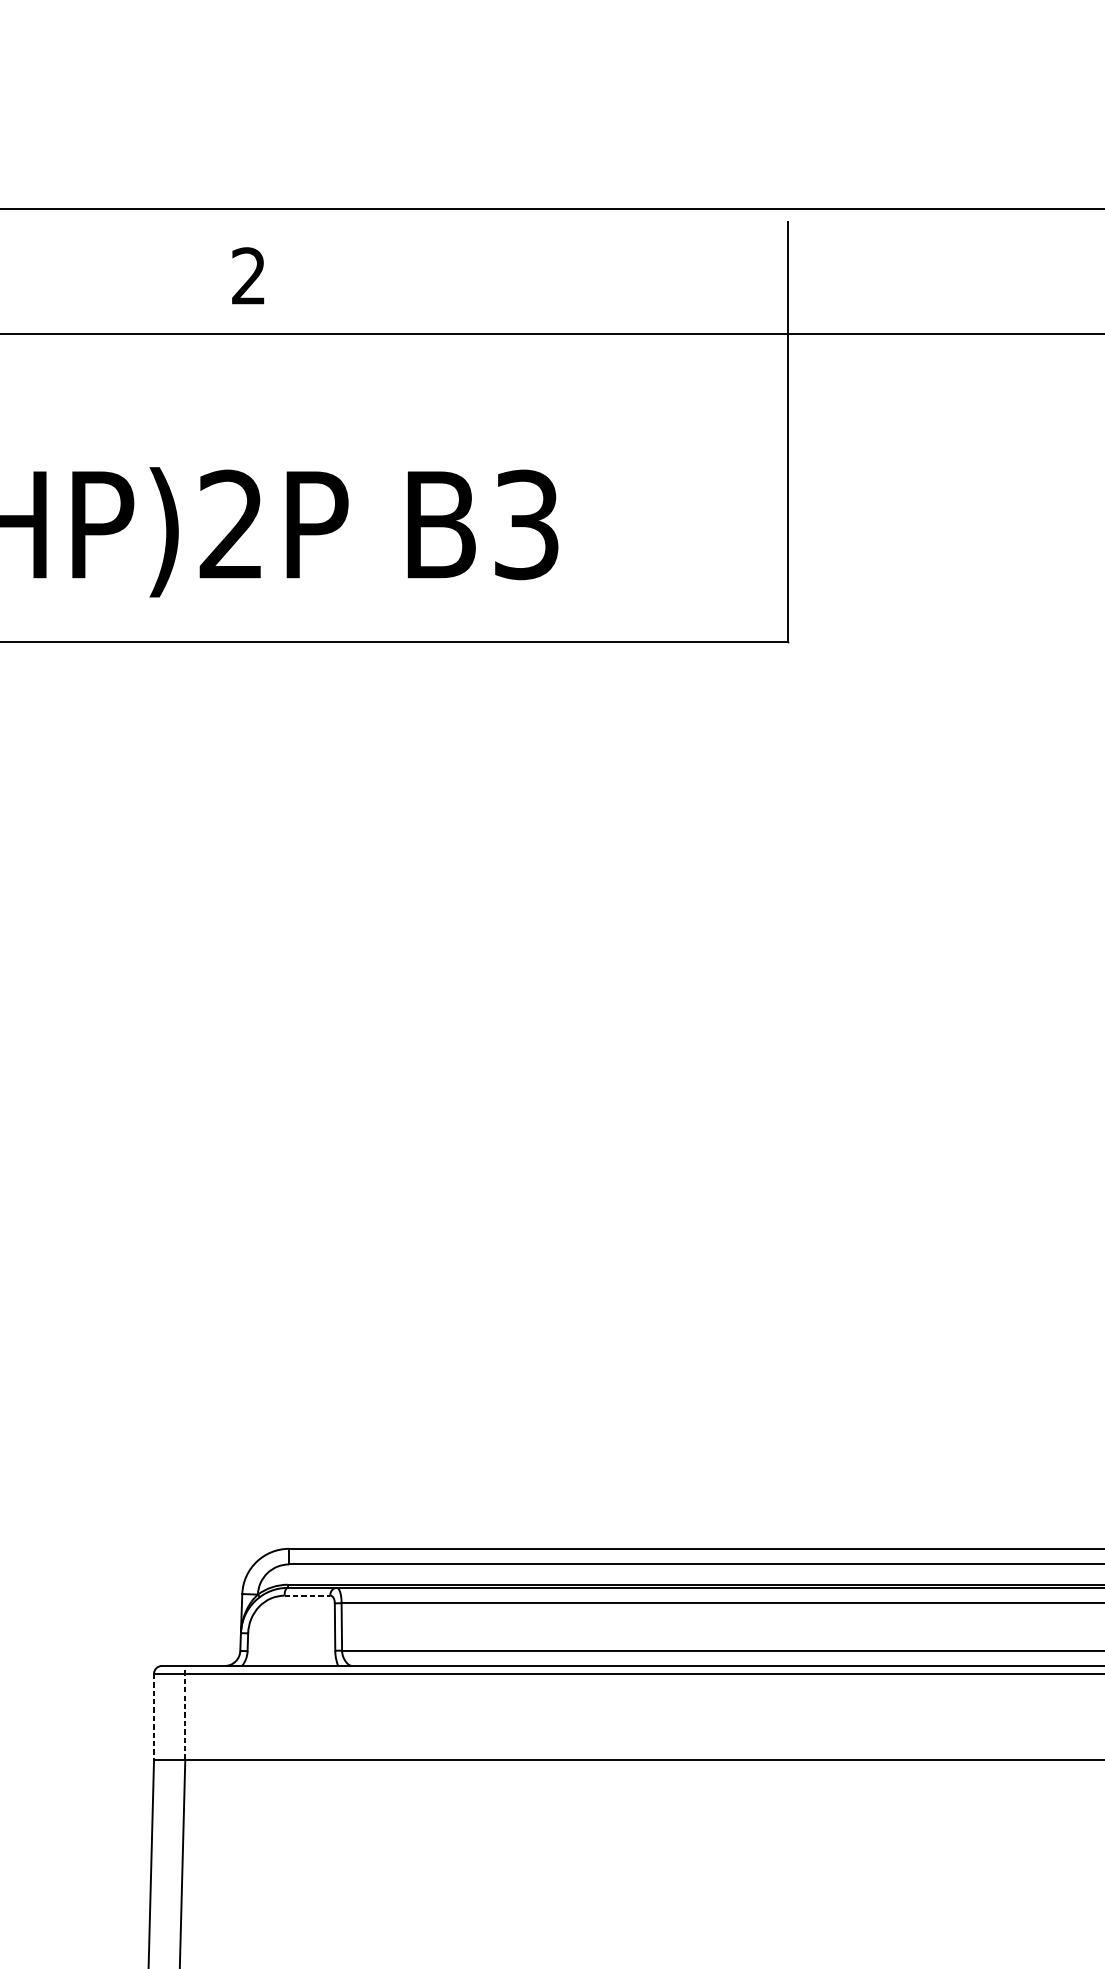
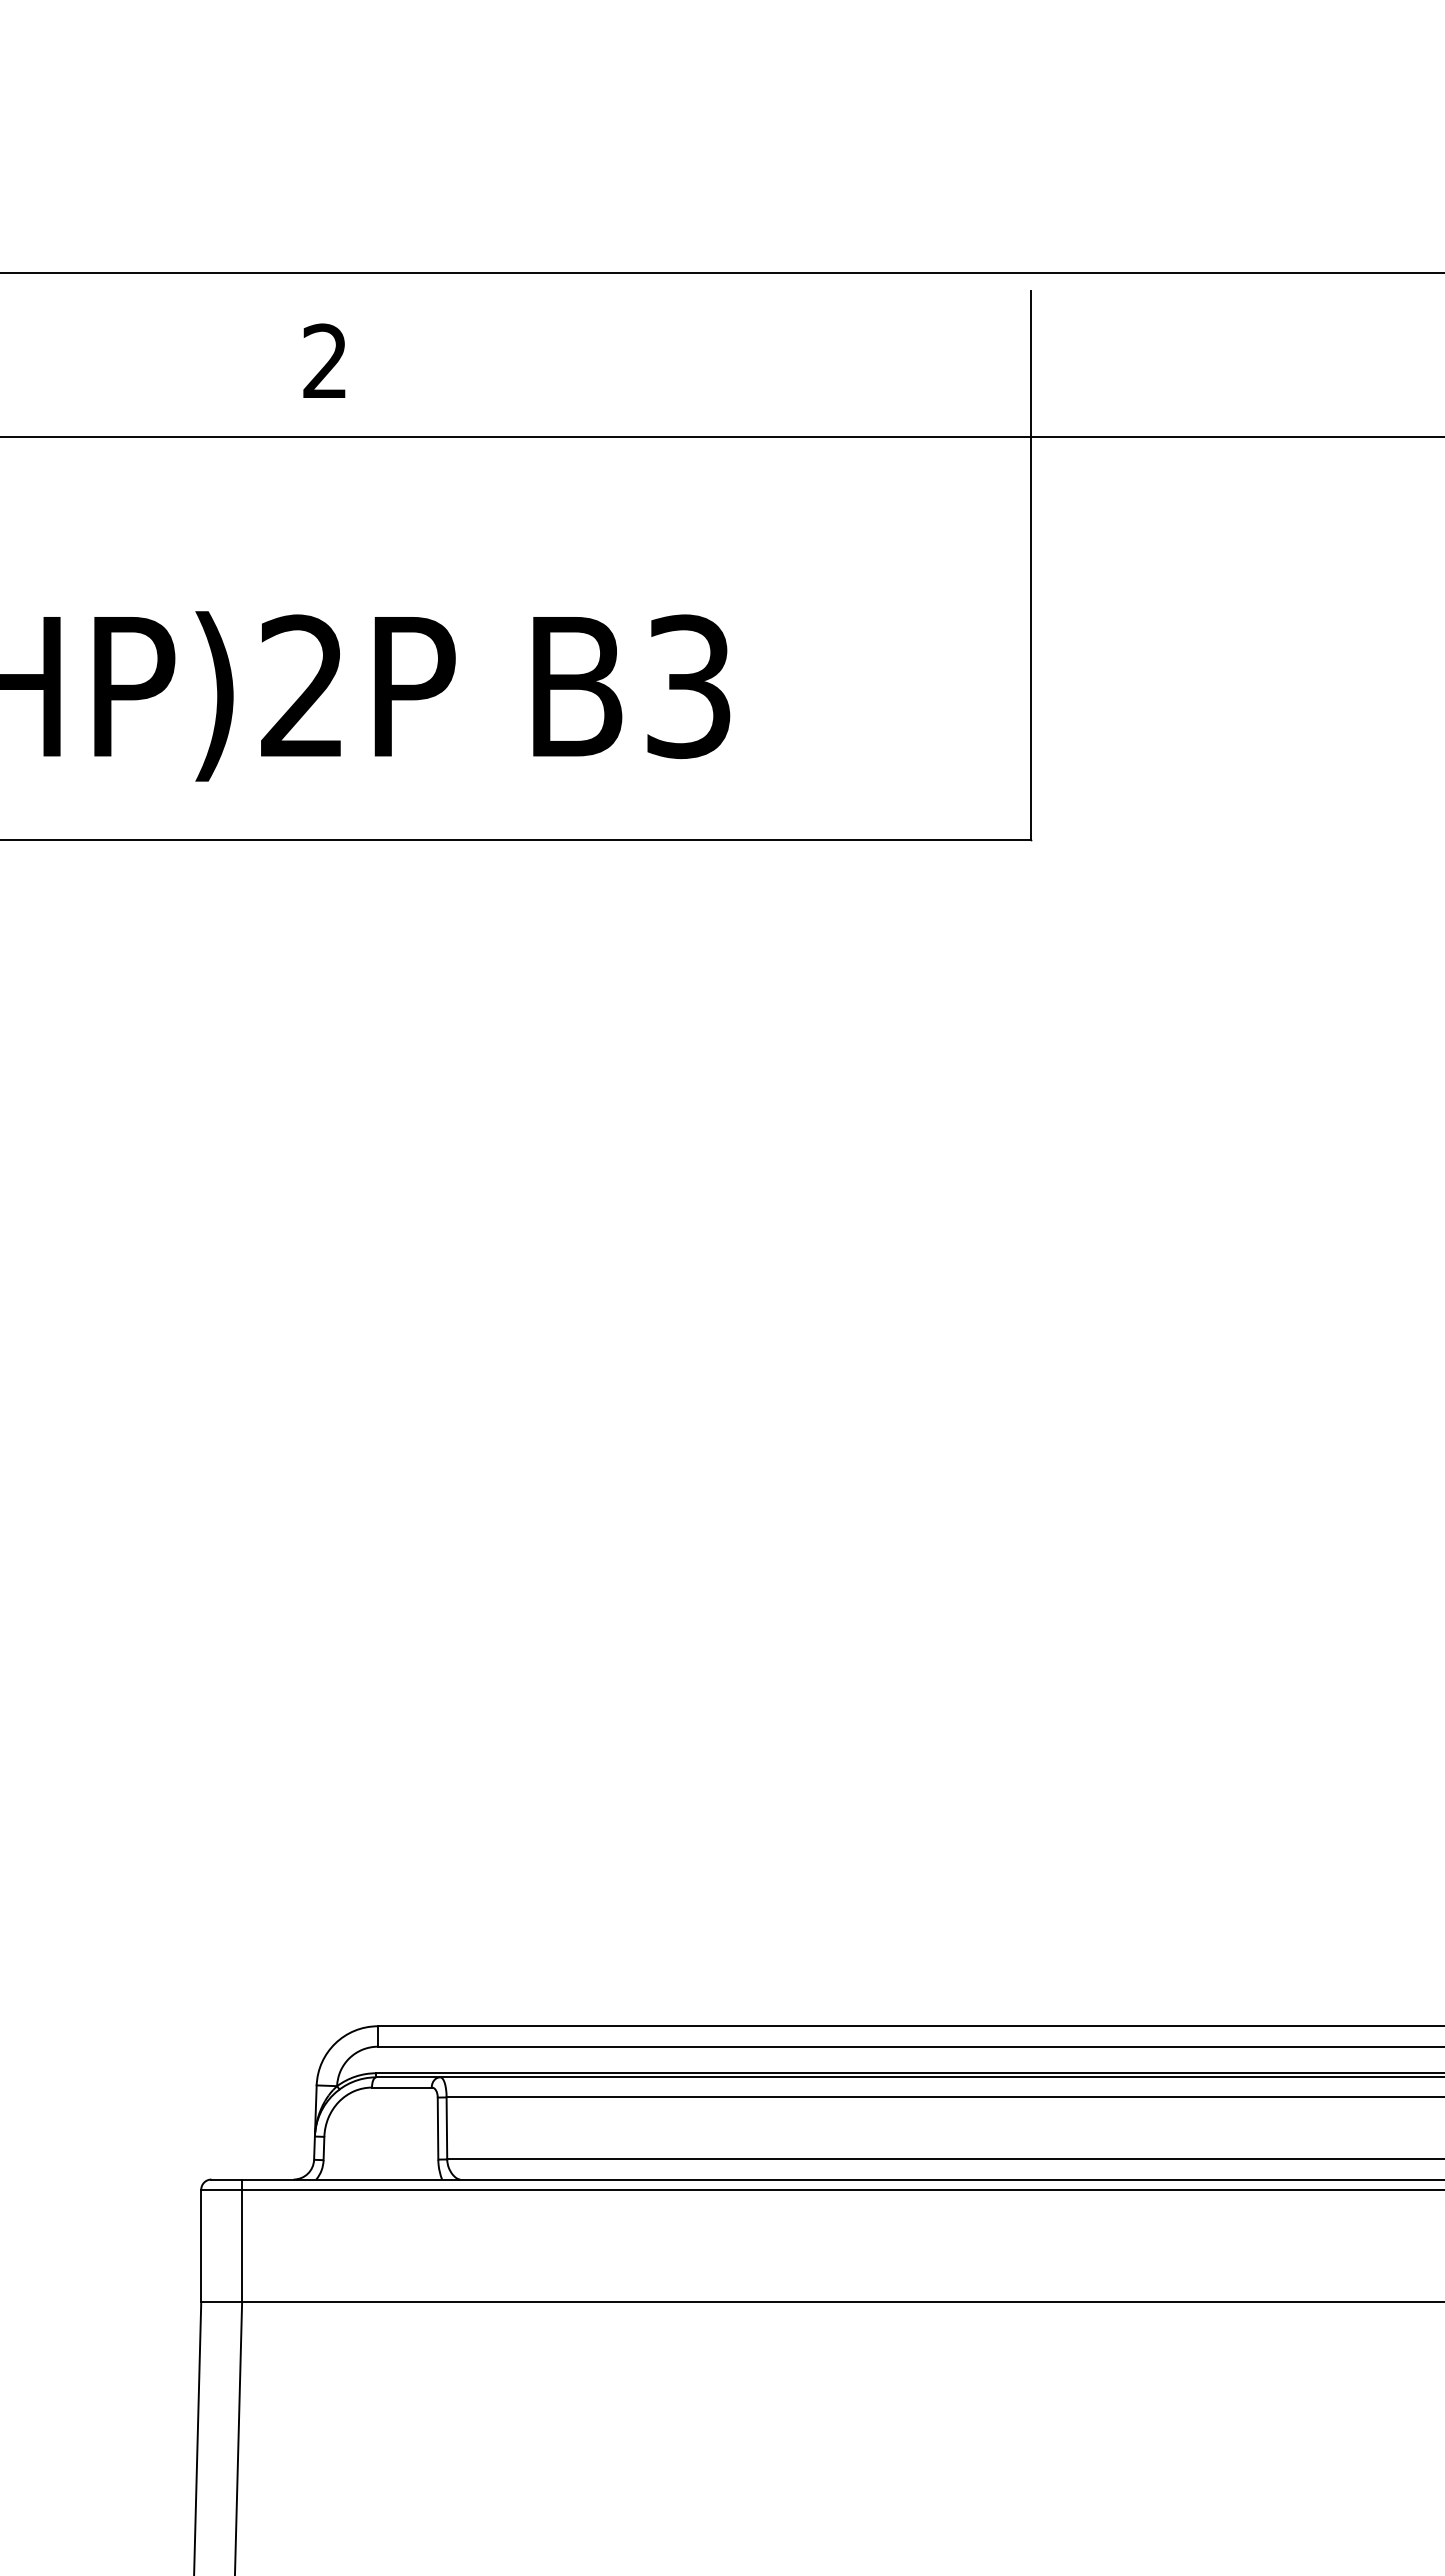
line: (307, 1595) -> (401, 2087), dashed -> solid
line: (185, 1712) -> (242, 2240), dashed -> solid
line: (154, 1717) -> (201, 2246), dashed -> solid

